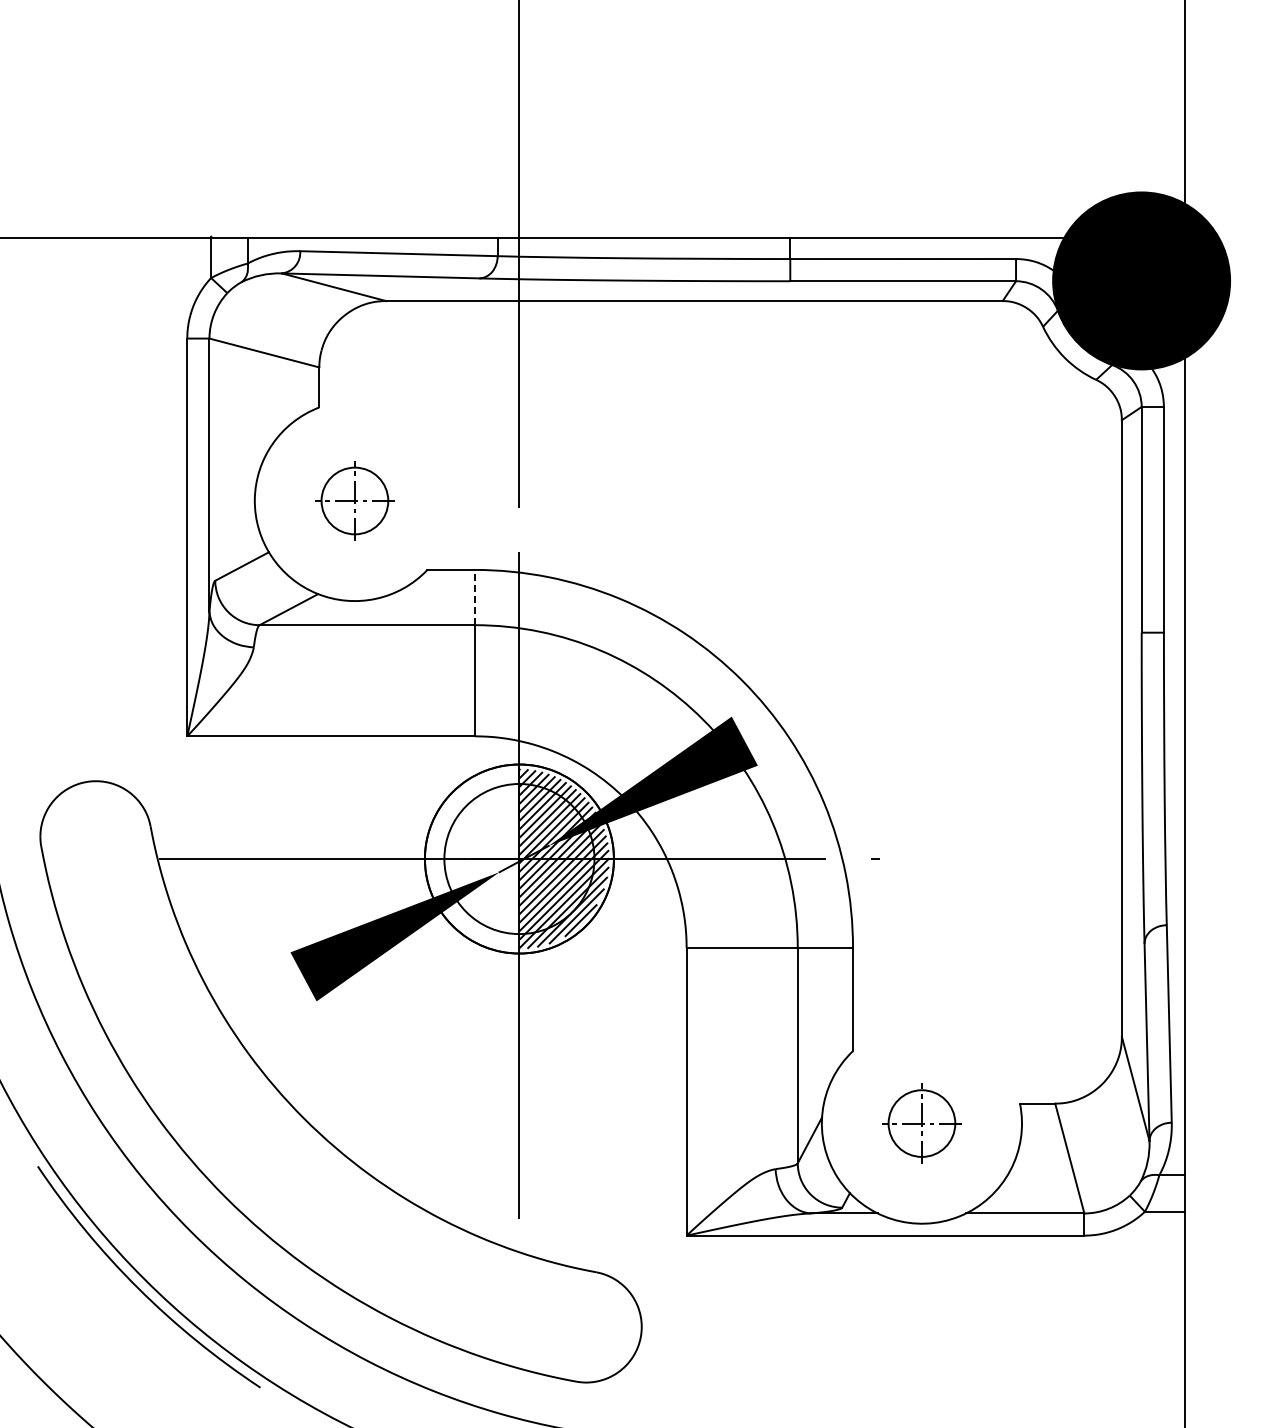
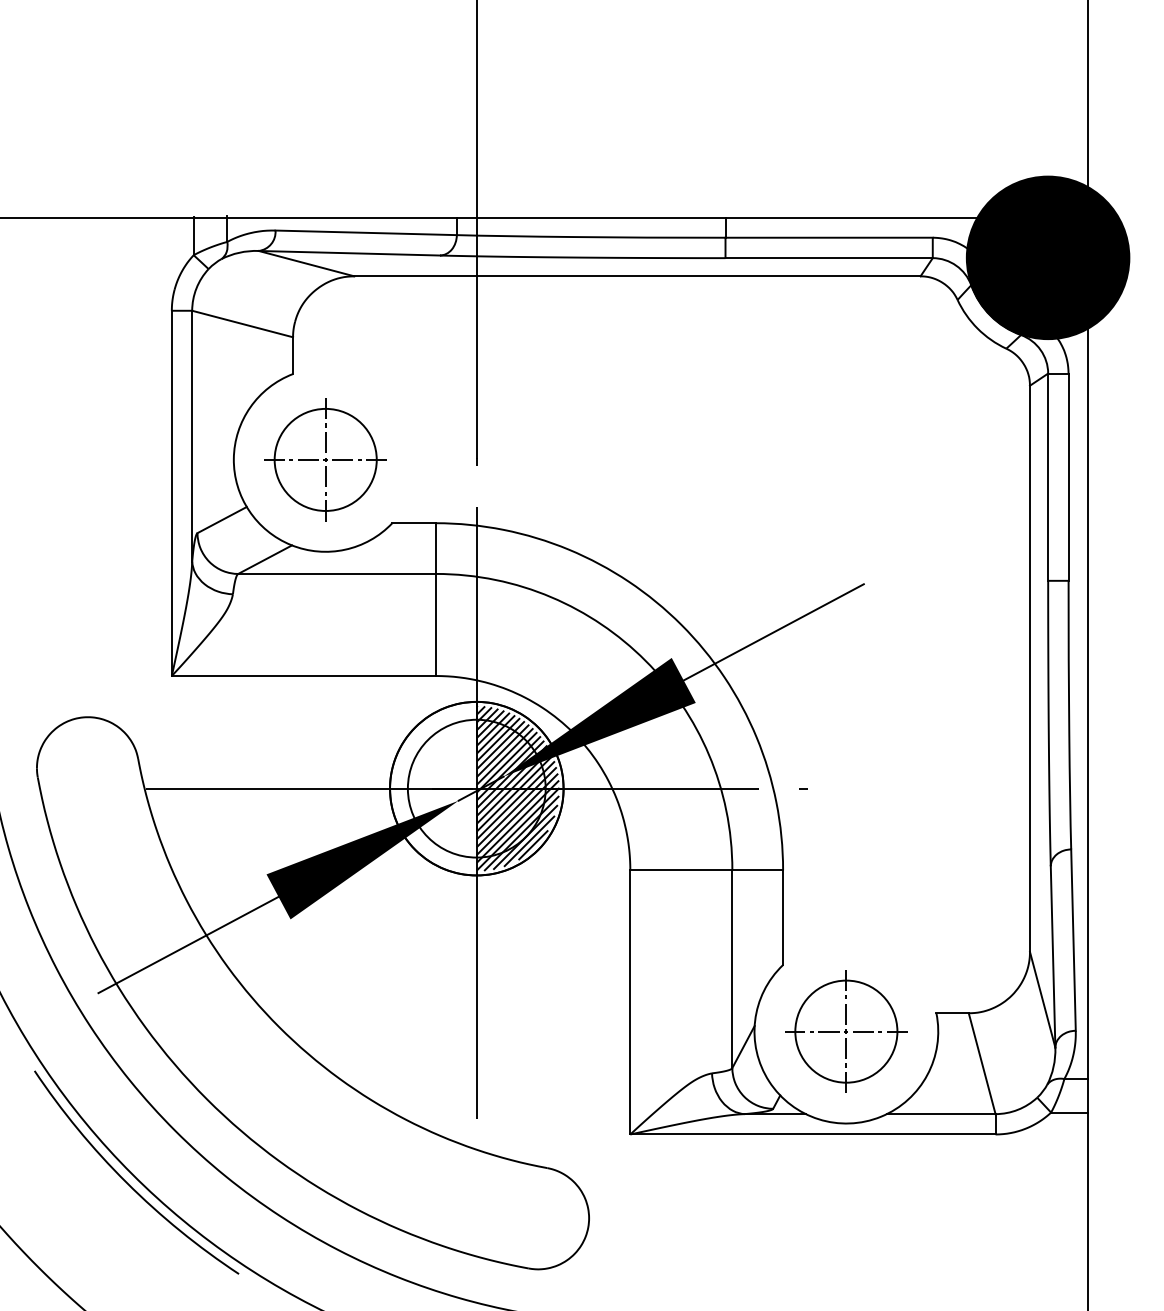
part: (354, 500) -> (325, 459), size x1.67
line: (474, 597) -> (435, 548), dashed -> solid
line: (842, 688) -> (773, 632), added
line: (205, 1028) -> (188, 944), added
part: (921, 1123) -> (845, 1031), size x1.67

